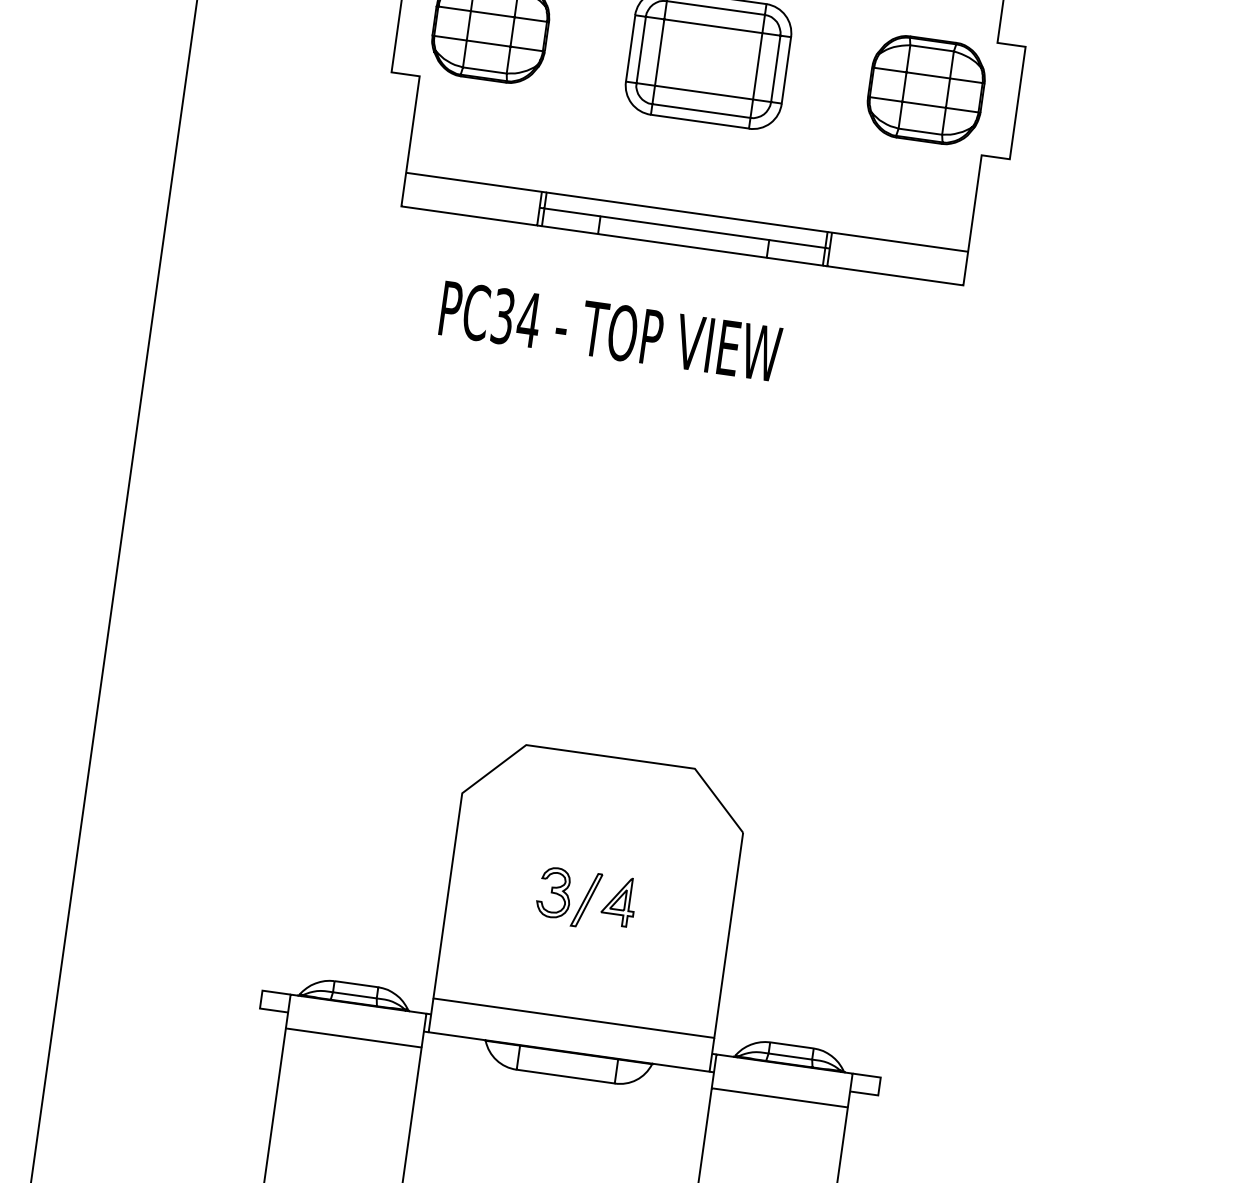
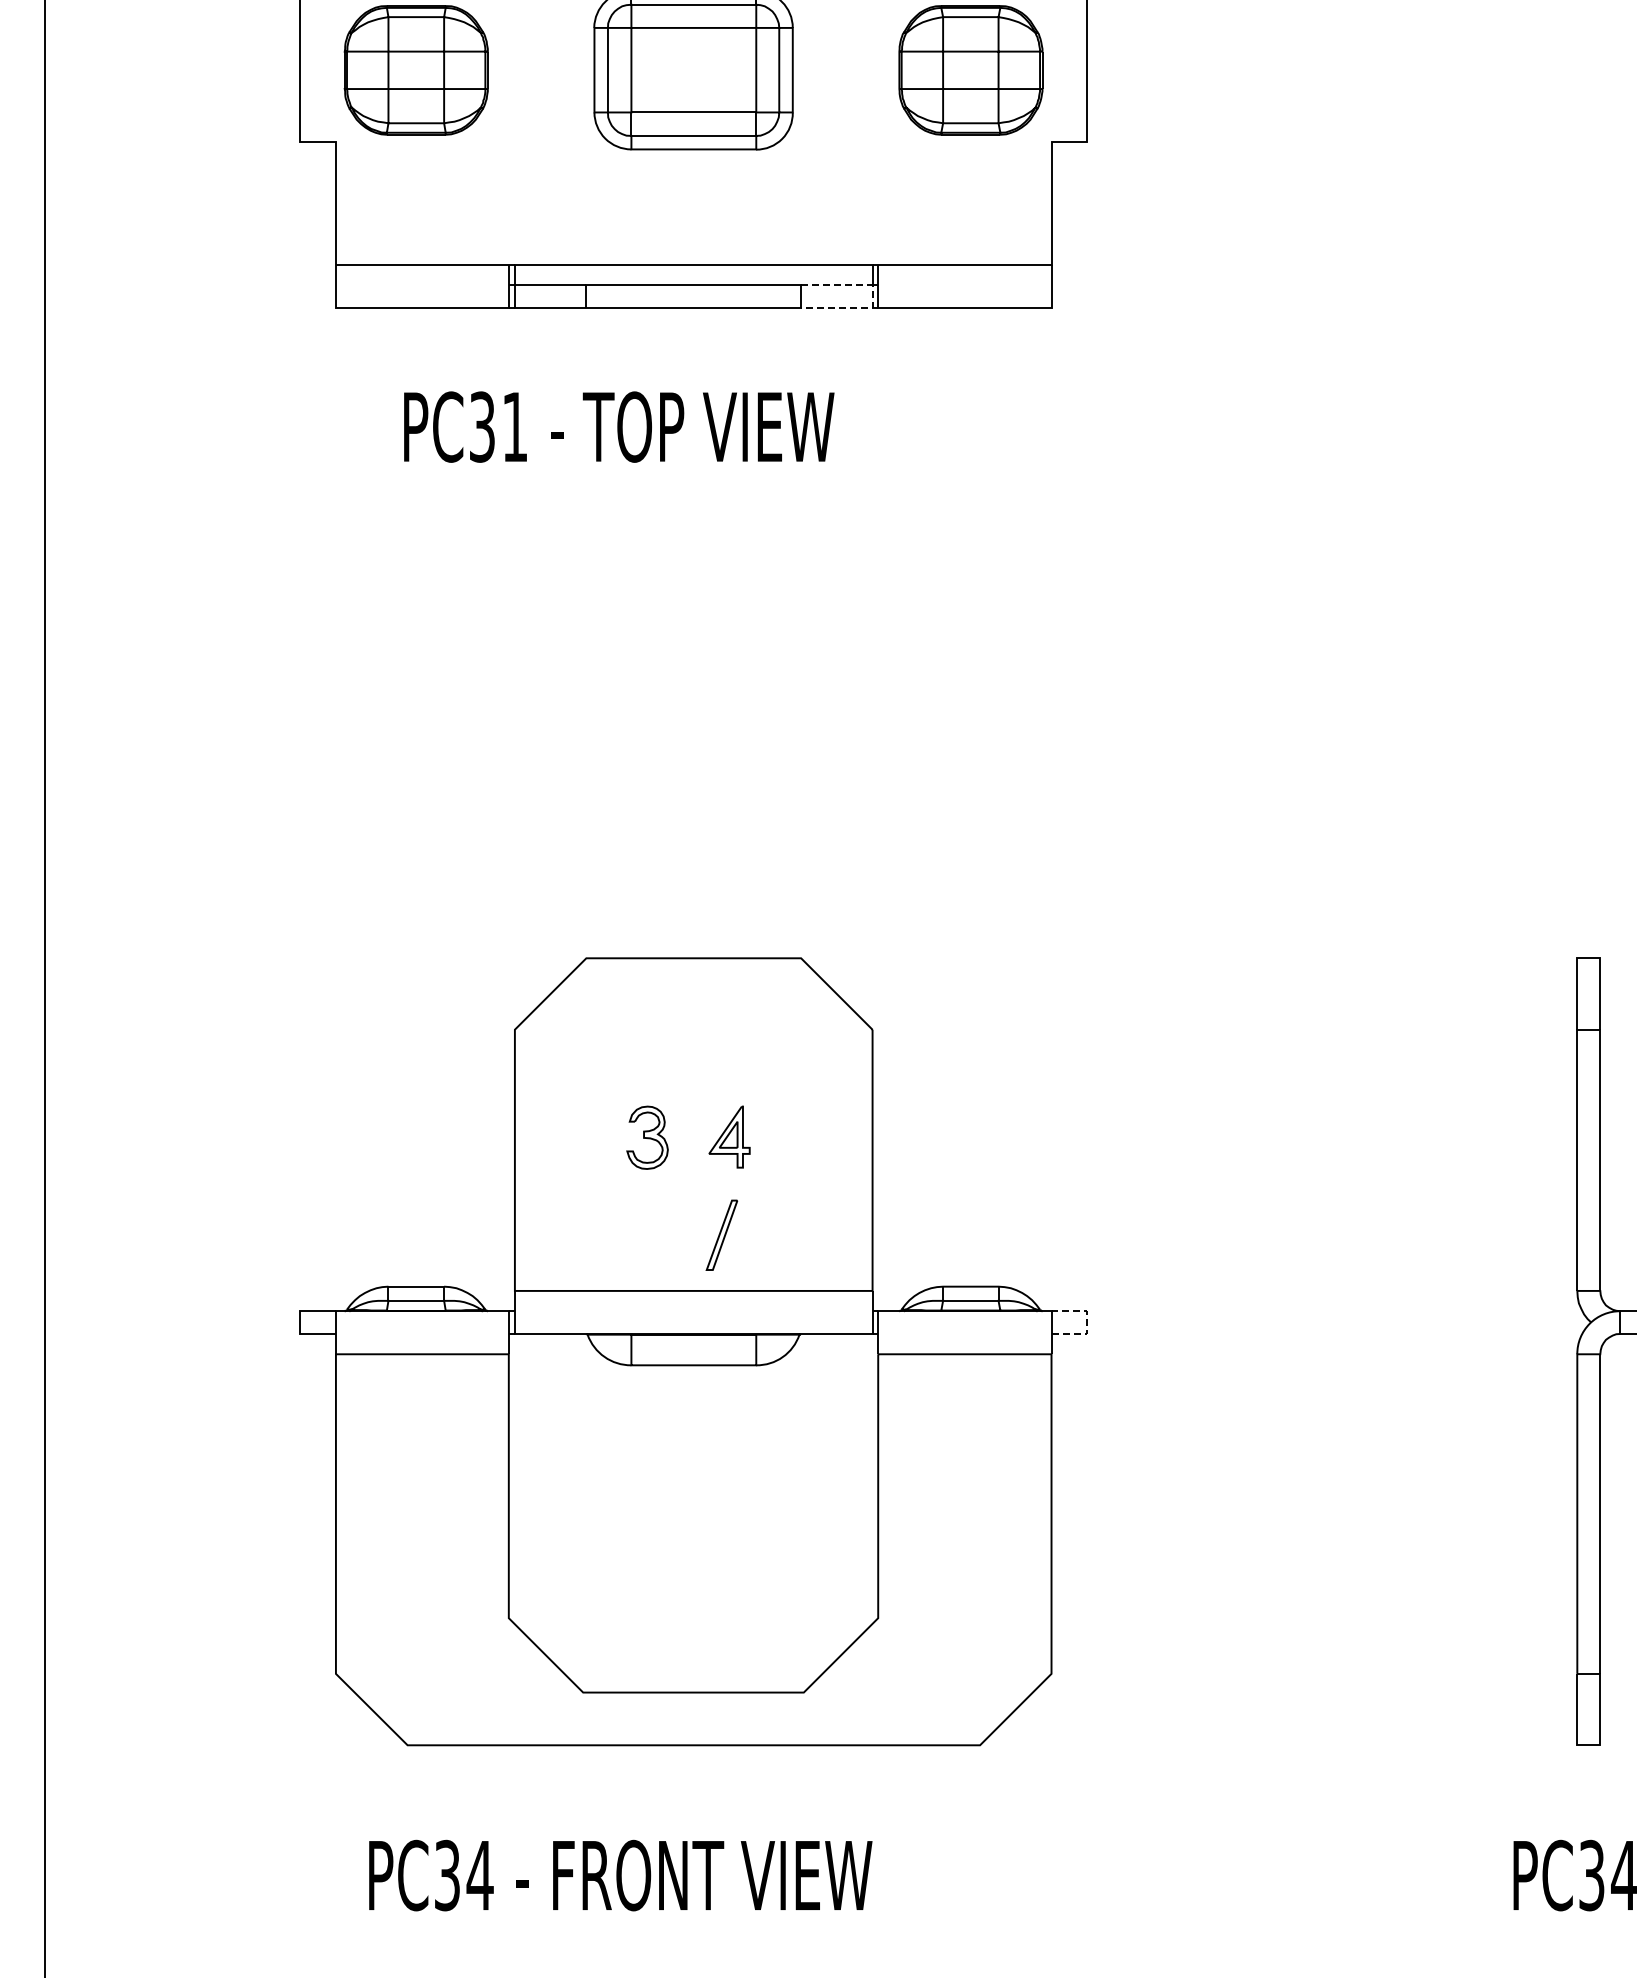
line: (824, 256) -> (872, 296), solid -> dashed
text: (528, 319) -> (514, 426), PC34 -> PC31
part: (586, 899) -> (721, 1234), moved
line: (879, 1086) -> (1087, 1322), solid -> dashed

